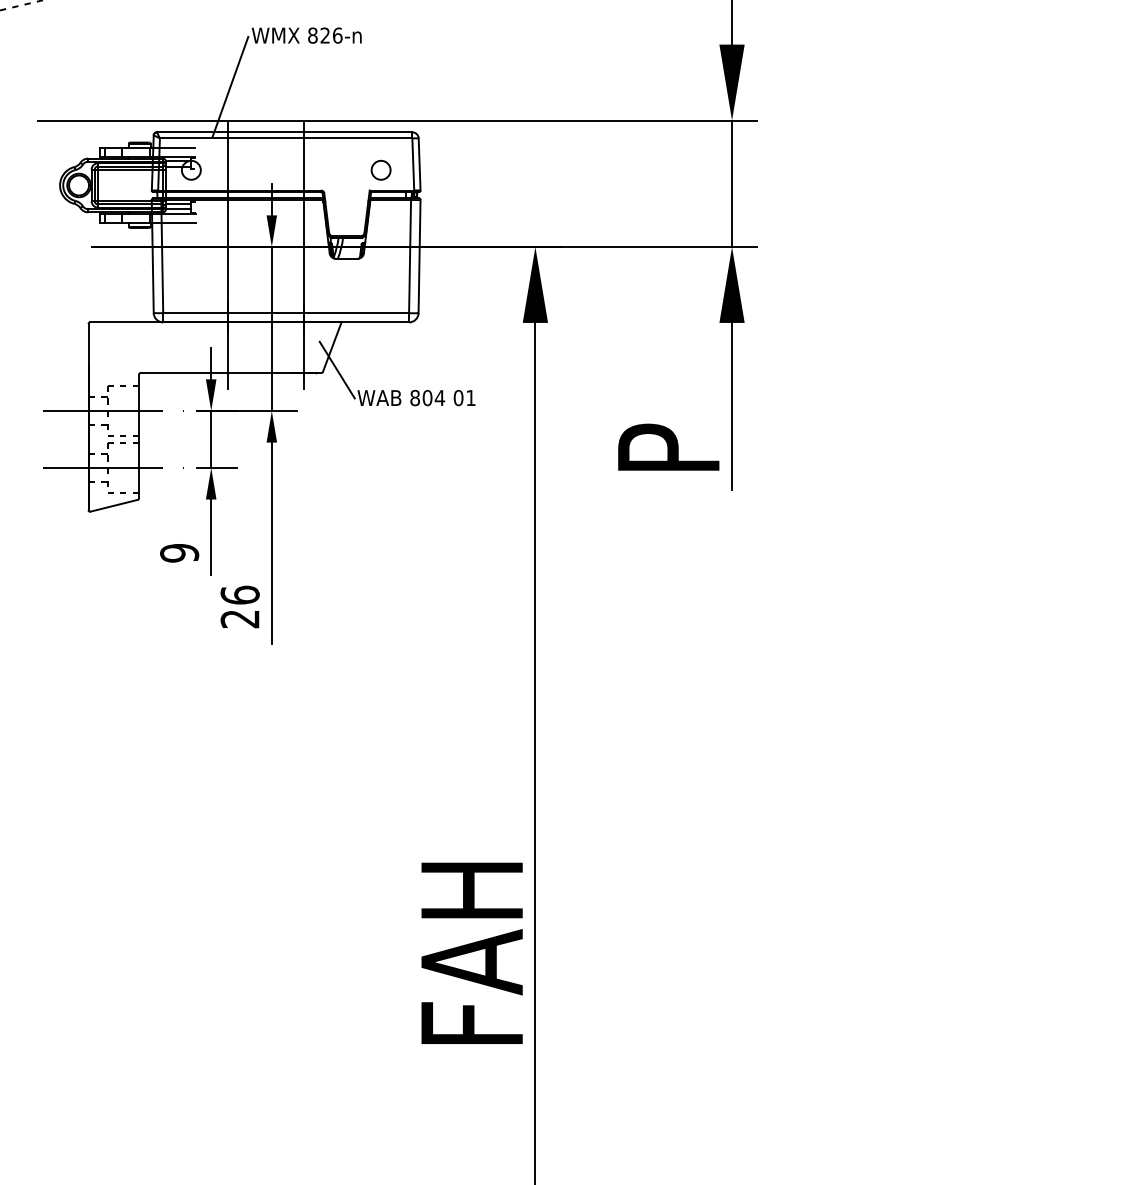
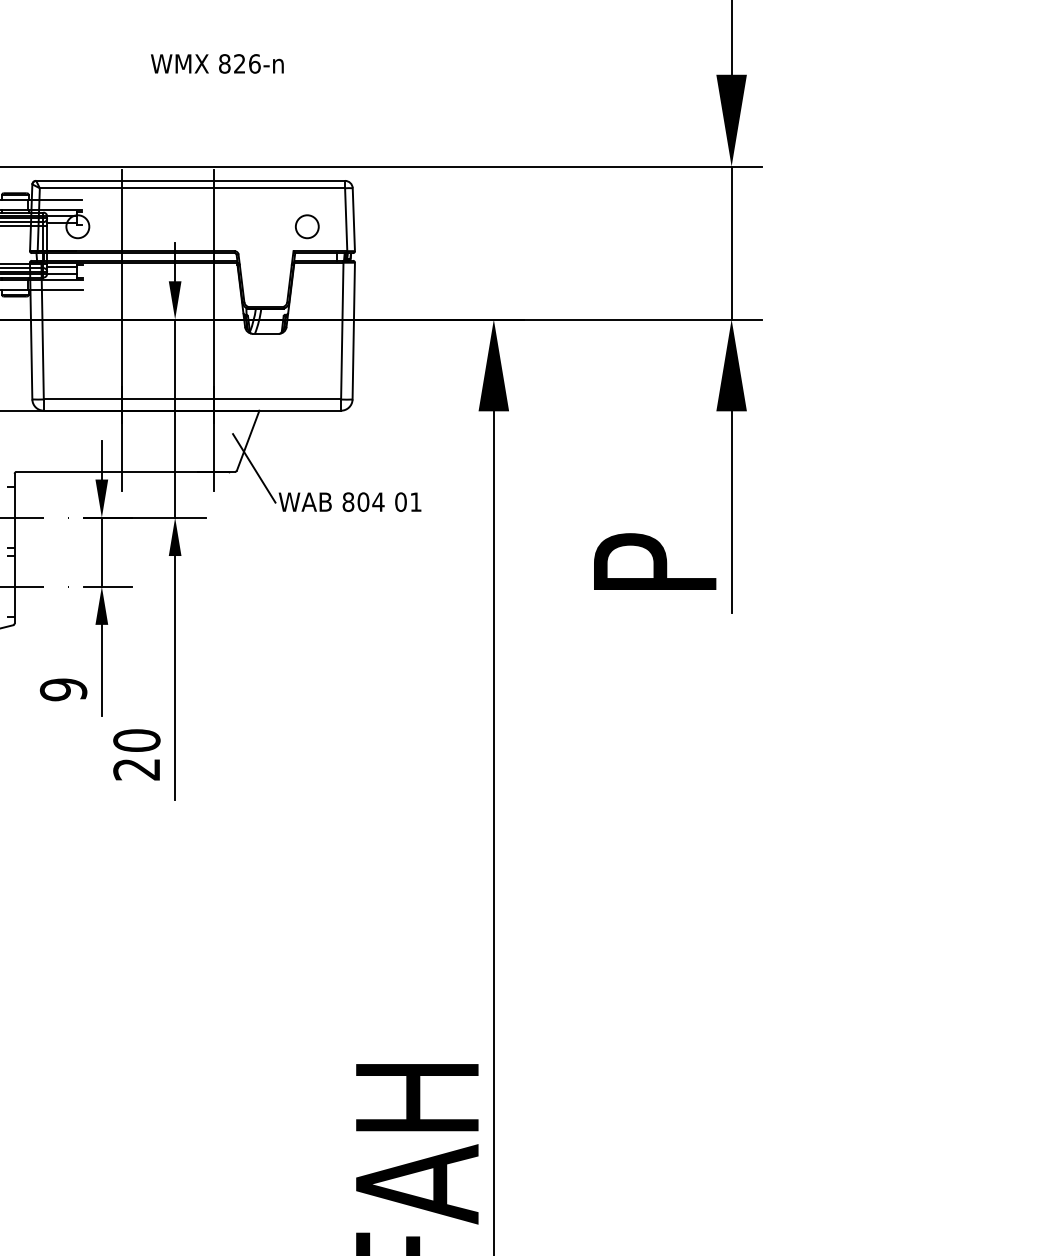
line: (230, 86) -> (125, 125), removed
text: (239, 594) -> (136, 739), 26 -> 20

